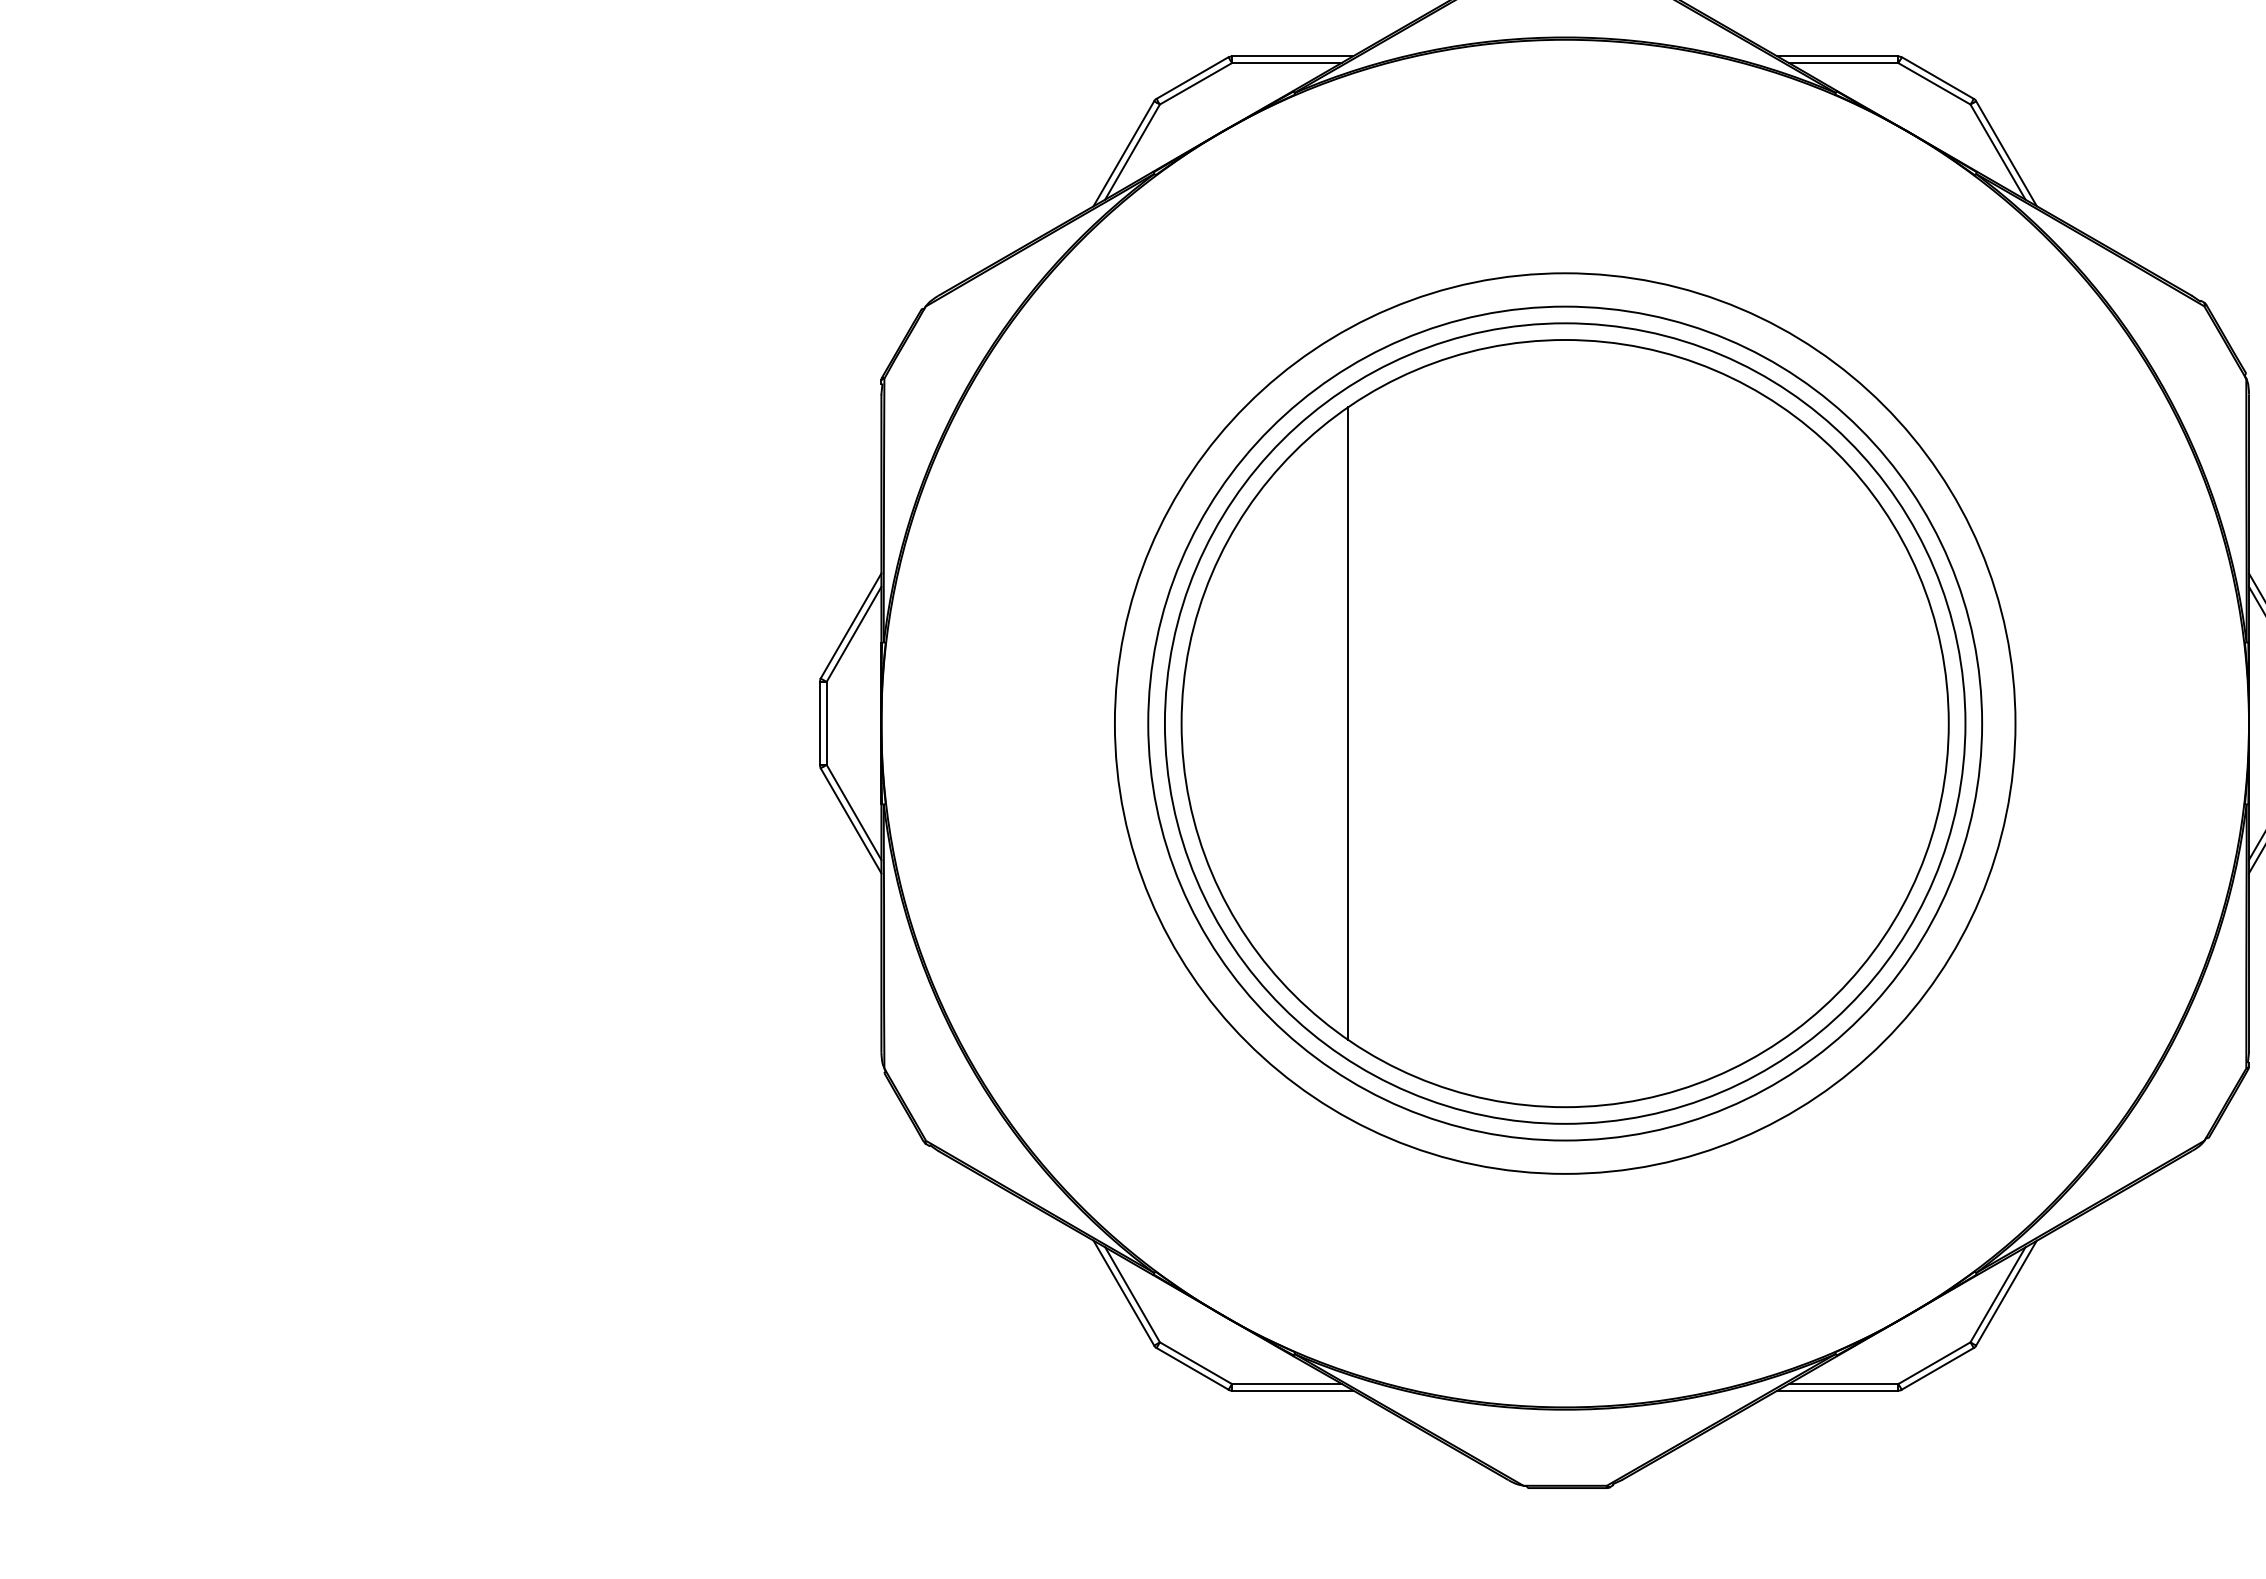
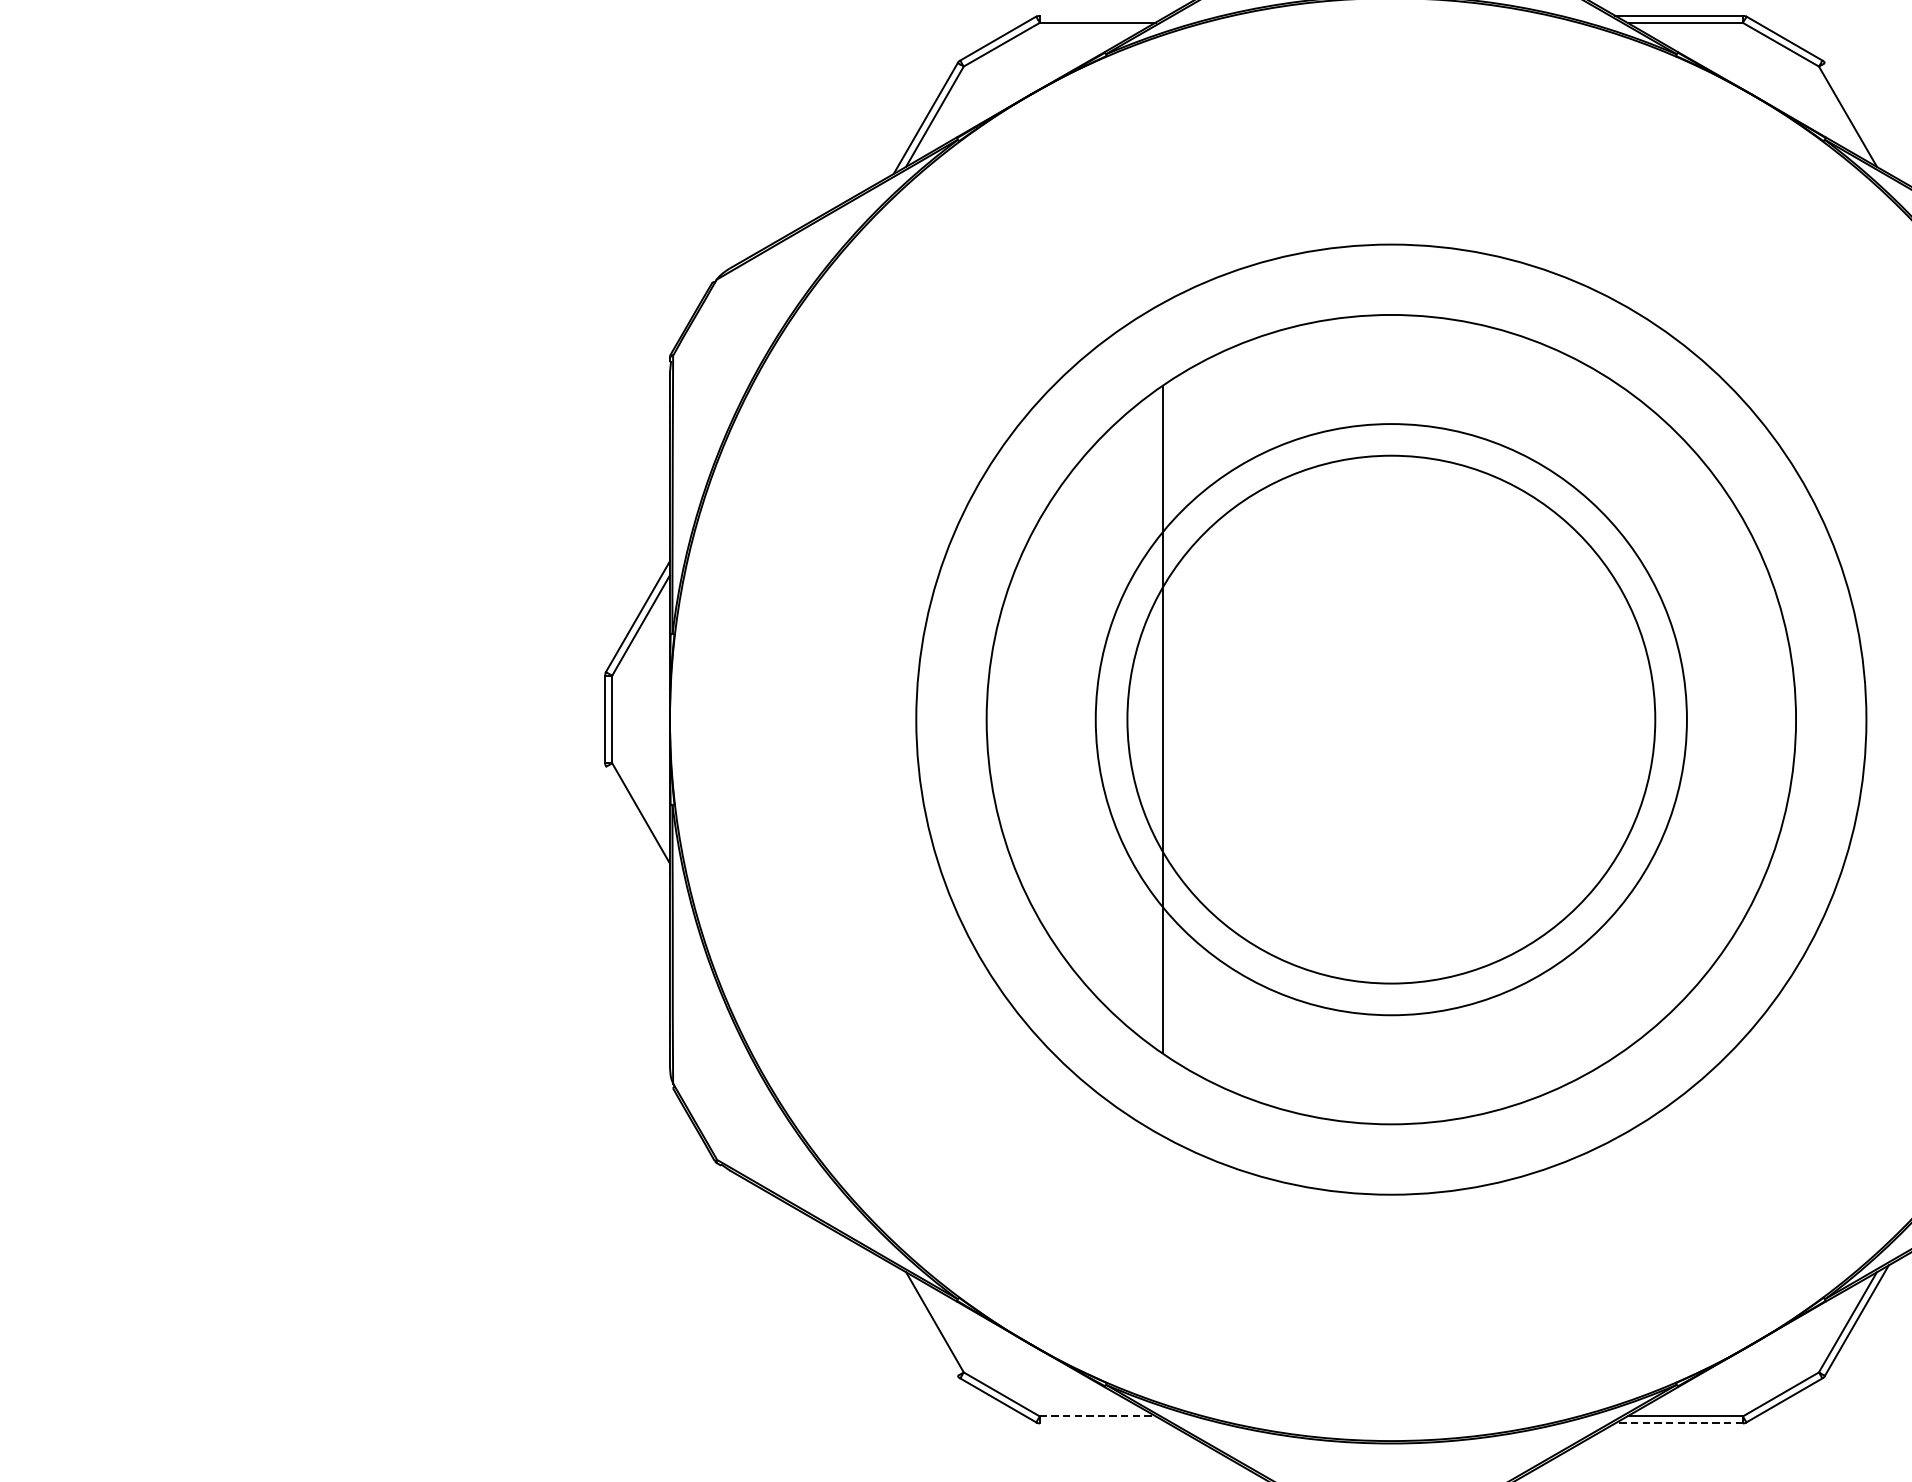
line: (1292, 56) -> (1103, 15), removed
line: (2006, 153) -> (1856, 118), removed
circle: (1564, 723) -> (1390, 719), size x0.7
circle: (1565, 723) -> (1391, 719), size x0.6
line: (850, 820) -> (637, 821), removed
line: (1123, 1292) -> (925, 1319), removed
line: (1286, 1384) -> (1097, 1416), solid -> dashed
line: (1292, 1390) -> (1103, 1423), removed
line: (1837, 1390) -> (1678, 1423), solid -> dashed

